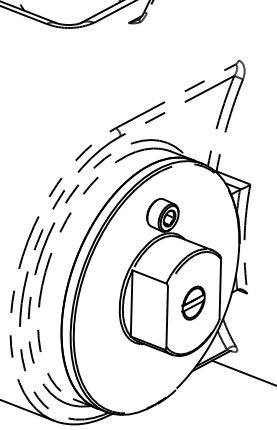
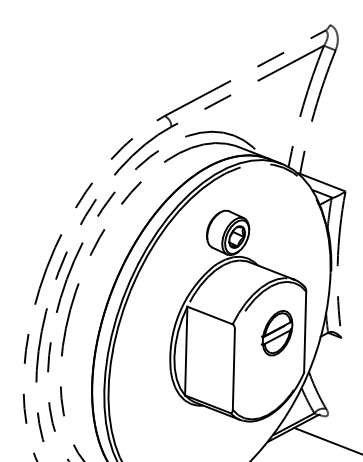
part: (193, 302) -> (277, 332), moved

